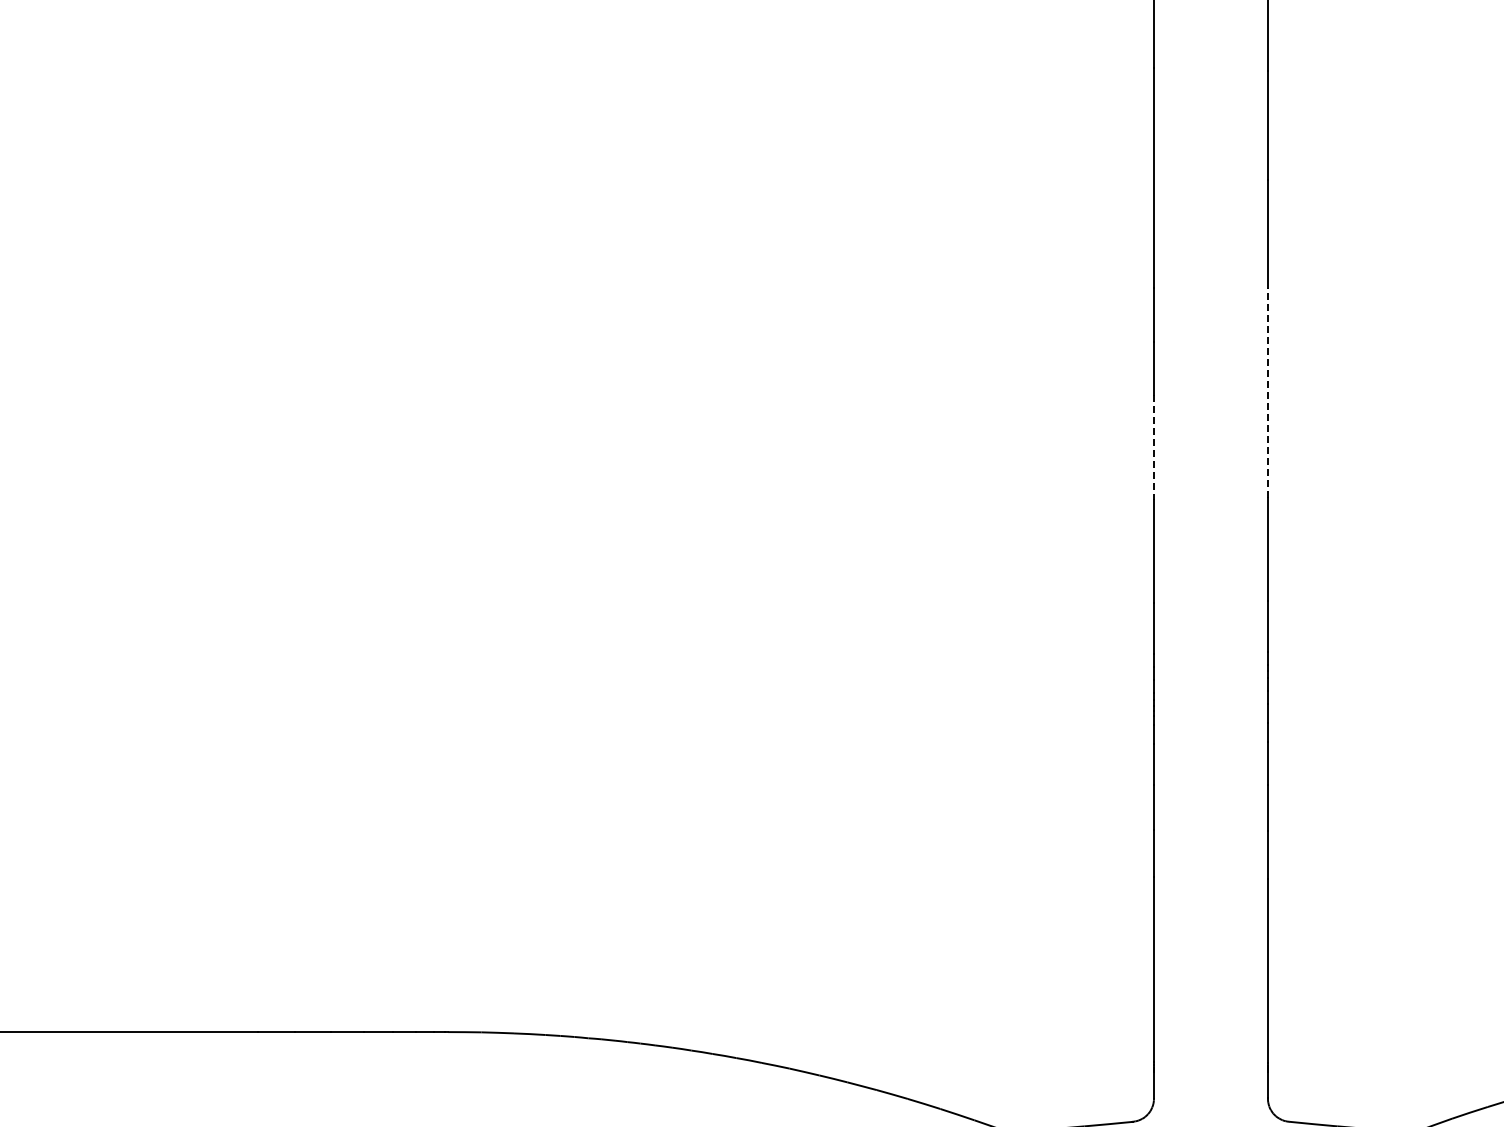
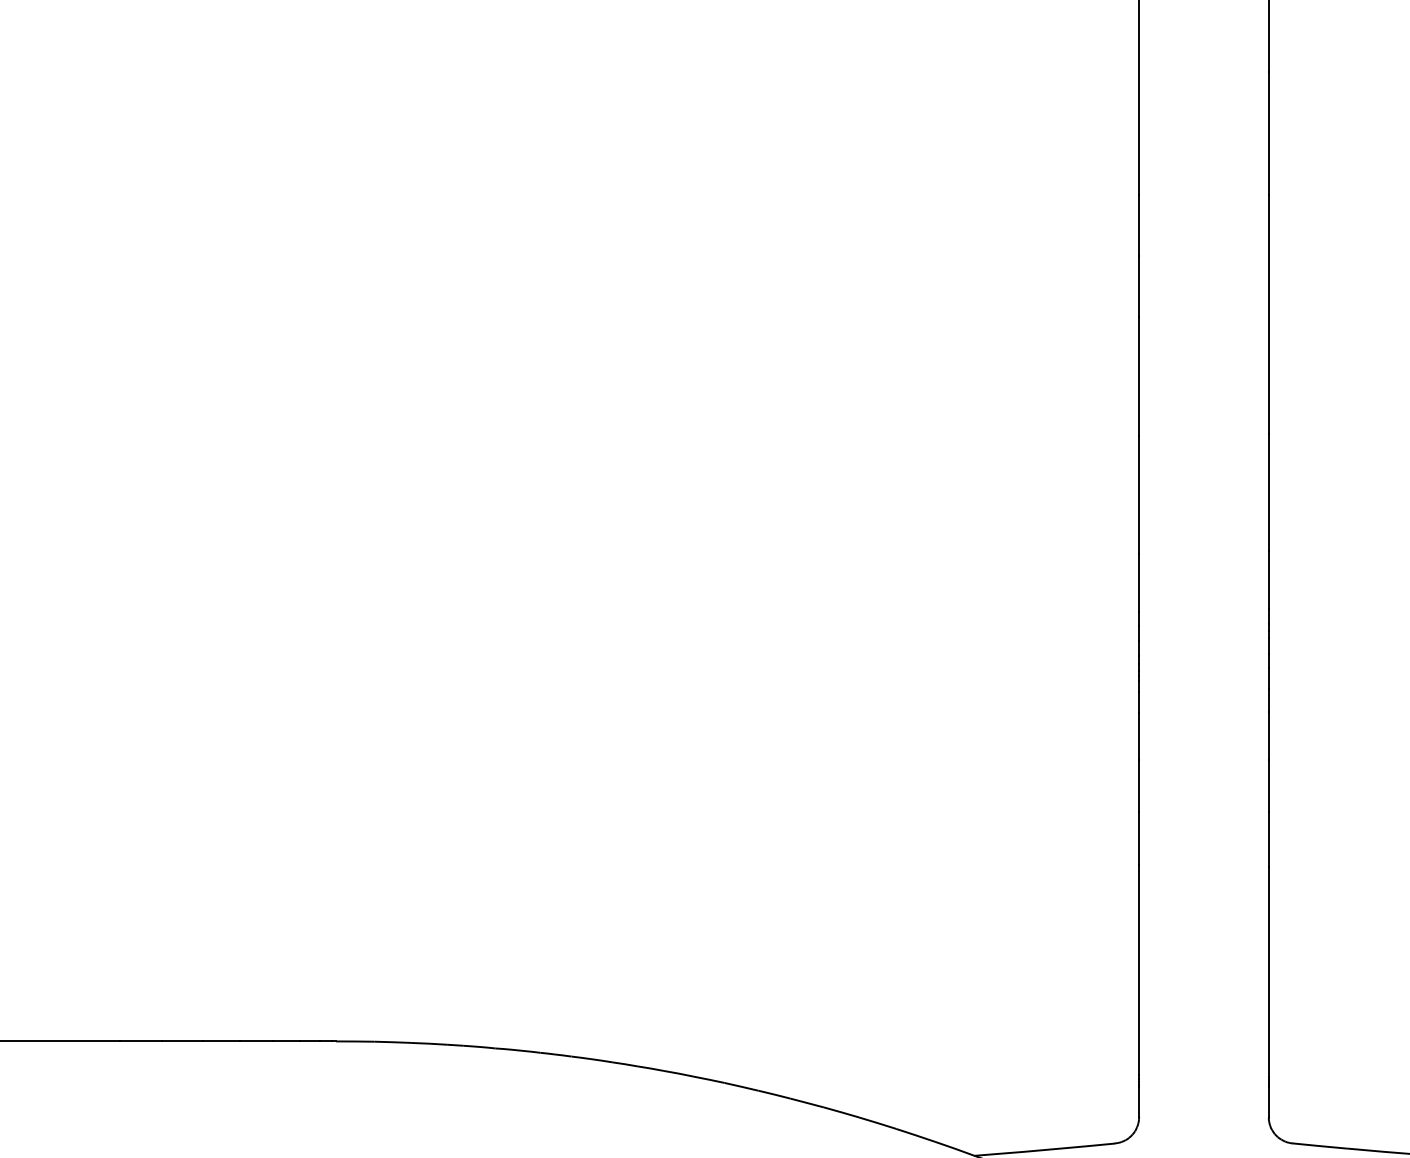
line: (1267, 392) -> (1268, 313), dashed -> solid
line: (1154, 447) -> (1139, 376), dashed -> solid

